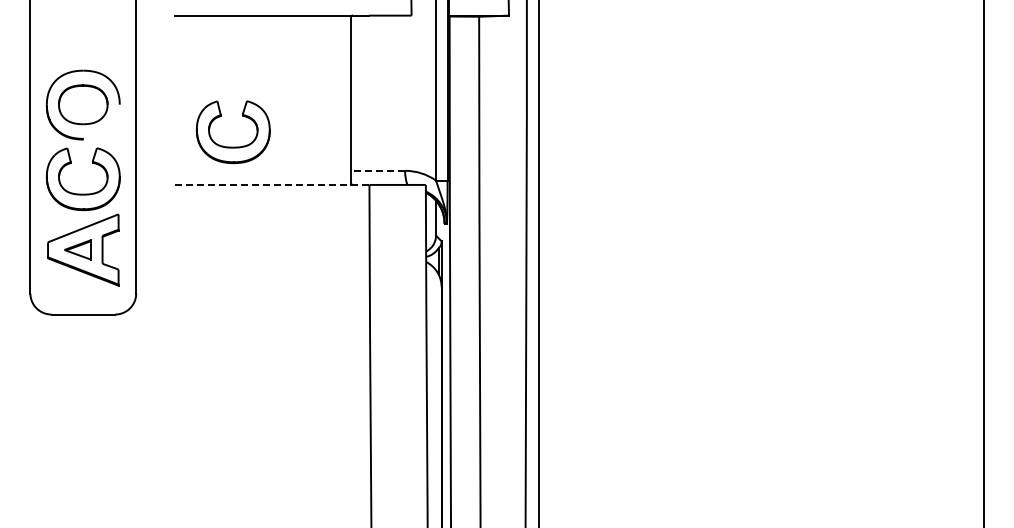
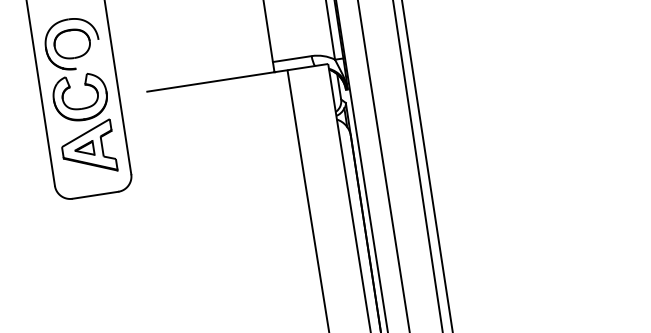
part: (232, 146) -> (184, 57), removed
line: (378, 170) -> (292, 58), dashed -> solid
line: (271, 184) -> (216, 80), dashed -> solid

